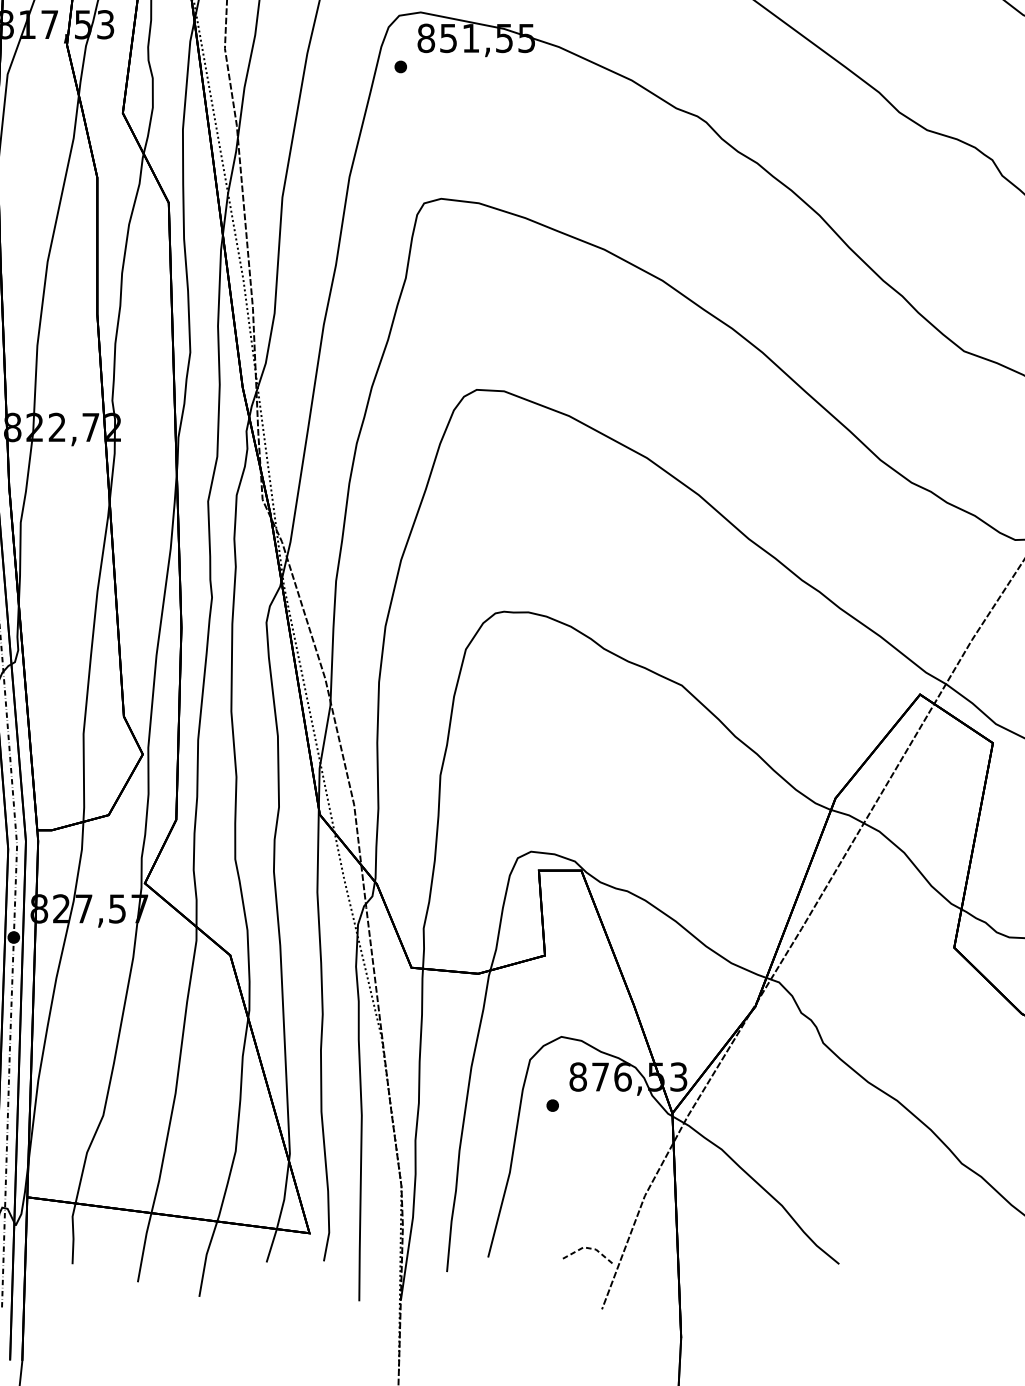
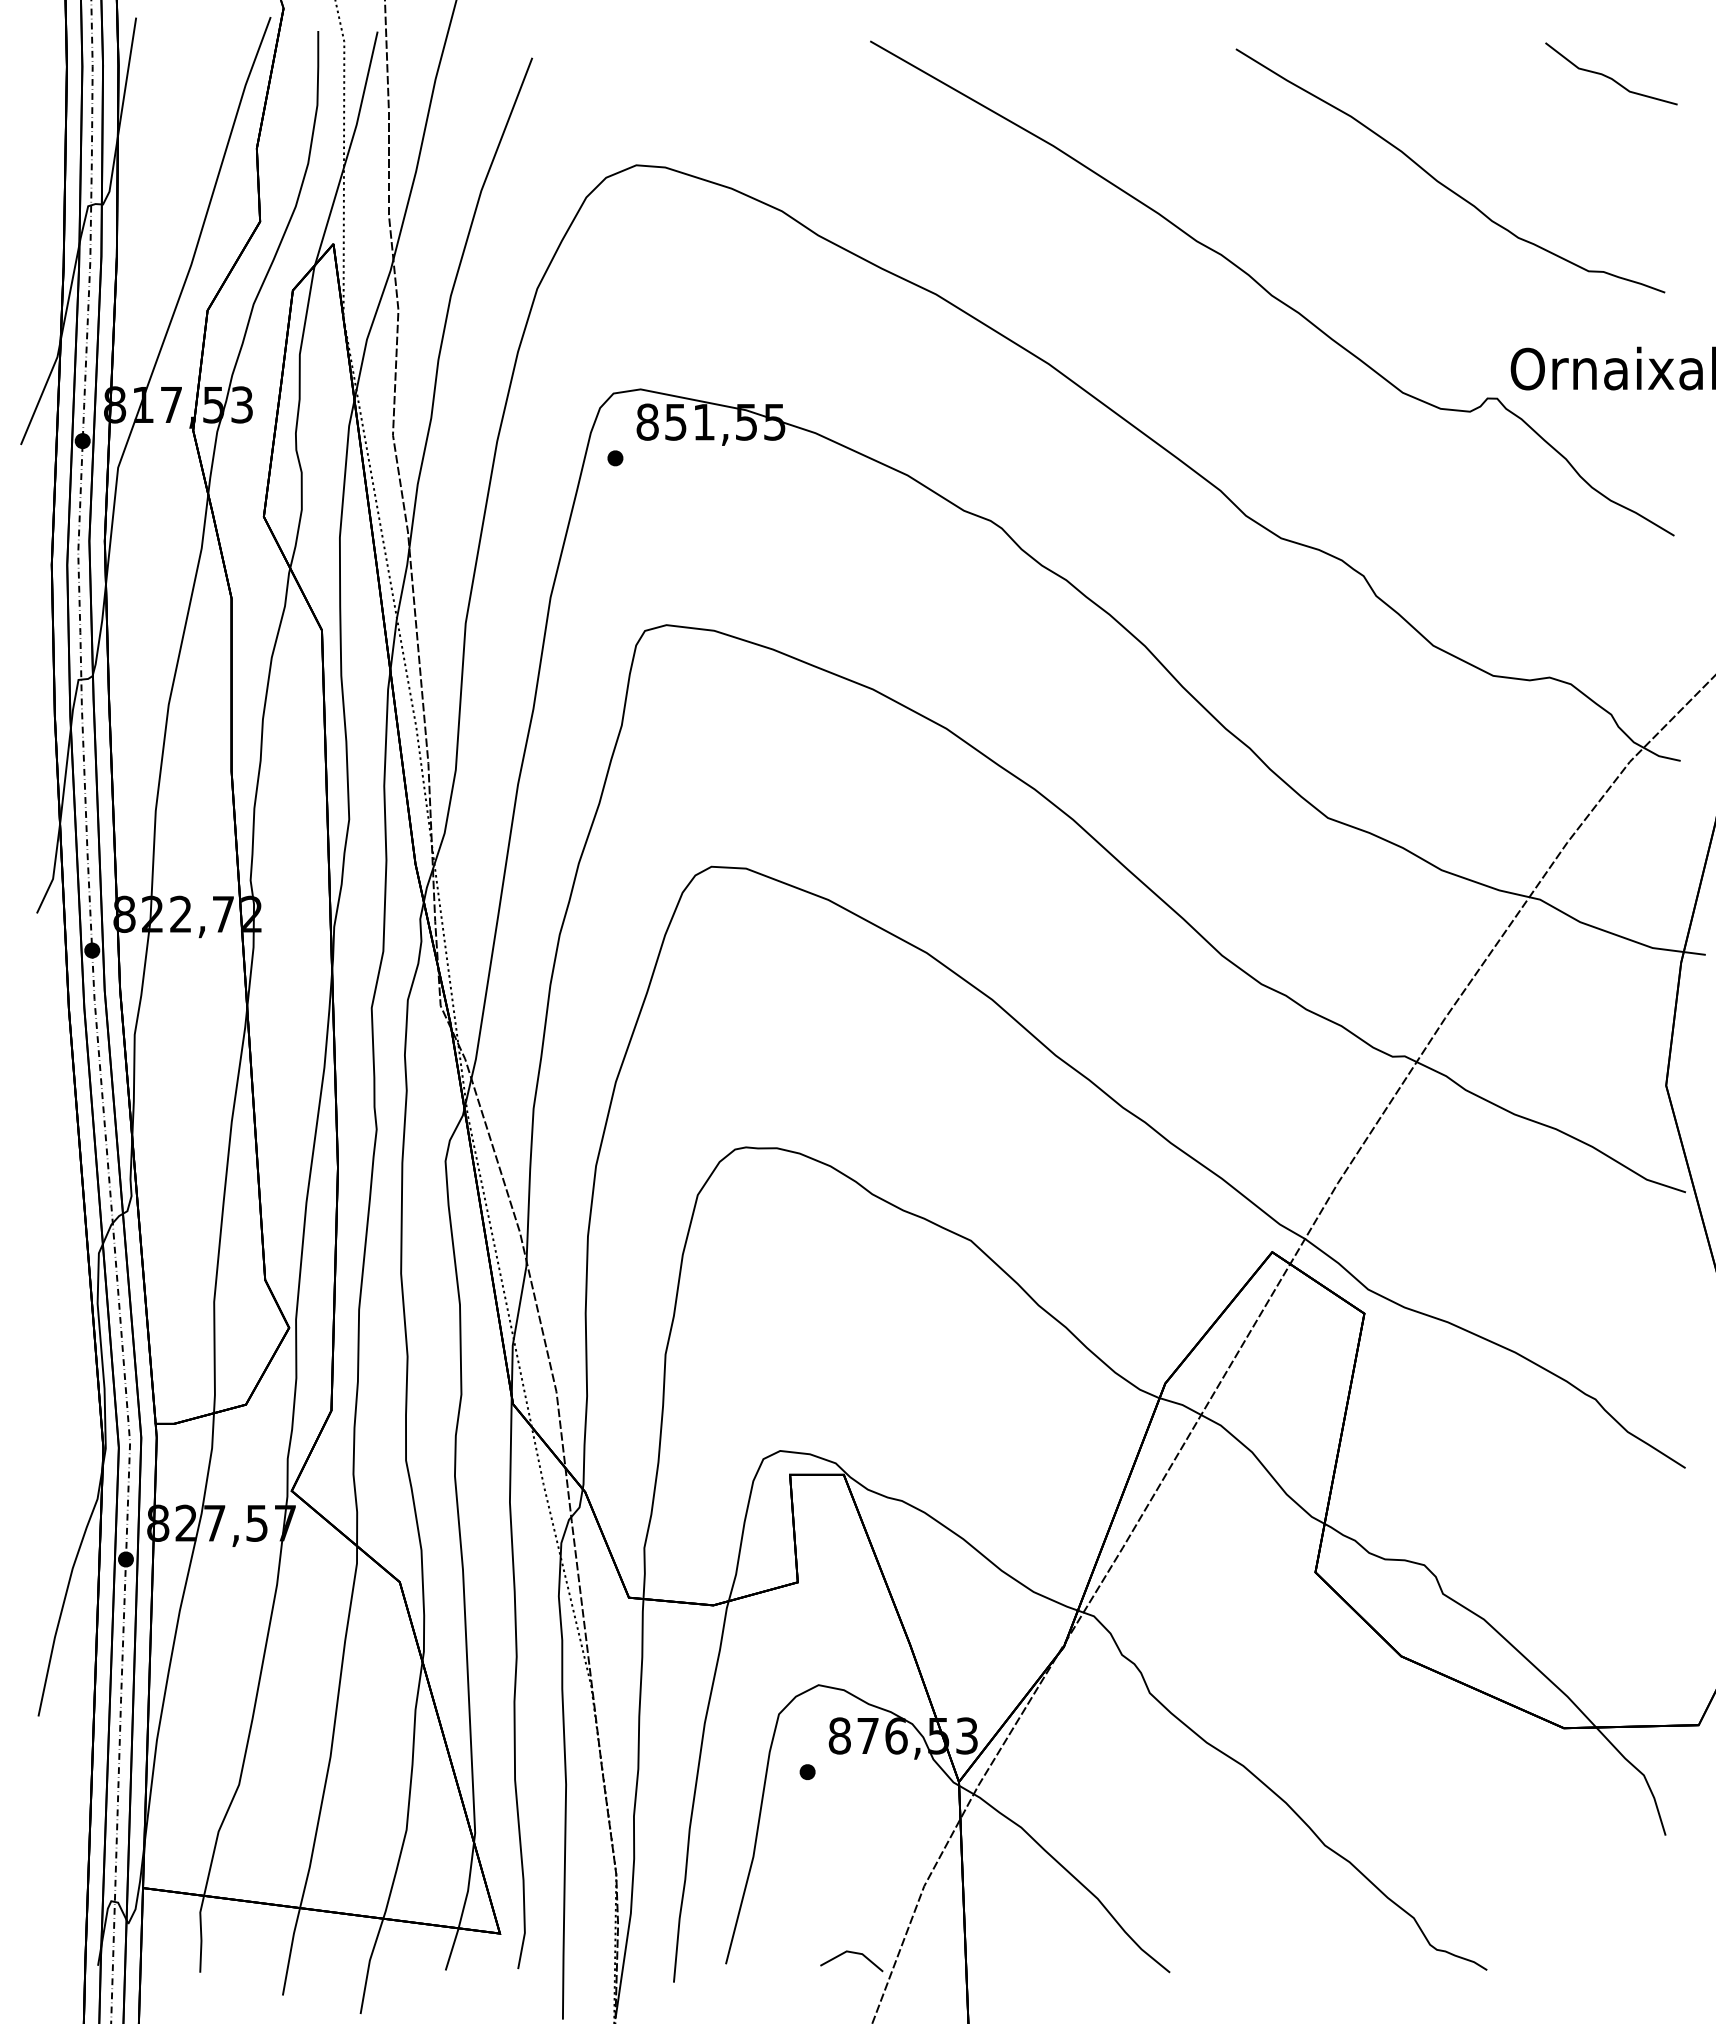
line: (588, 1248) -> (852, 1952), dashed -> solid

